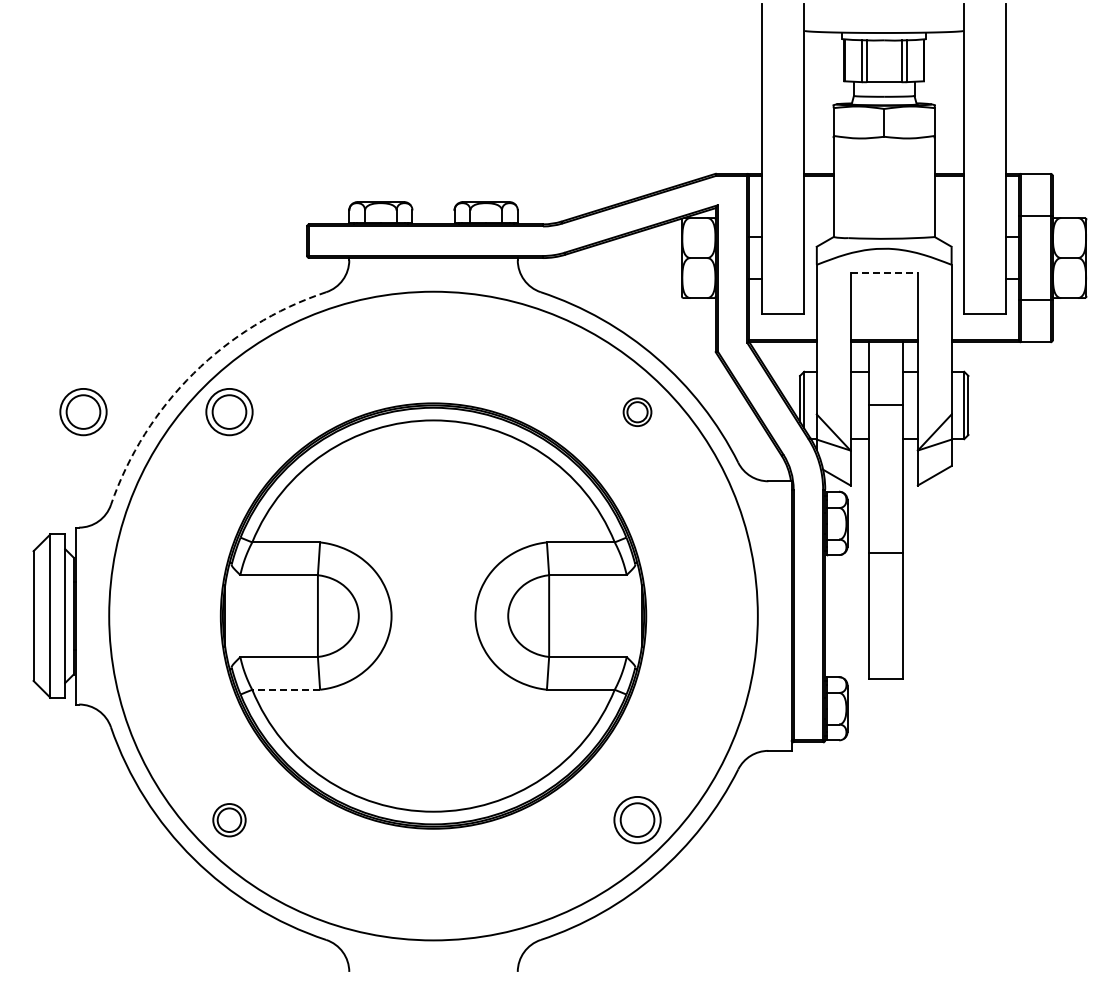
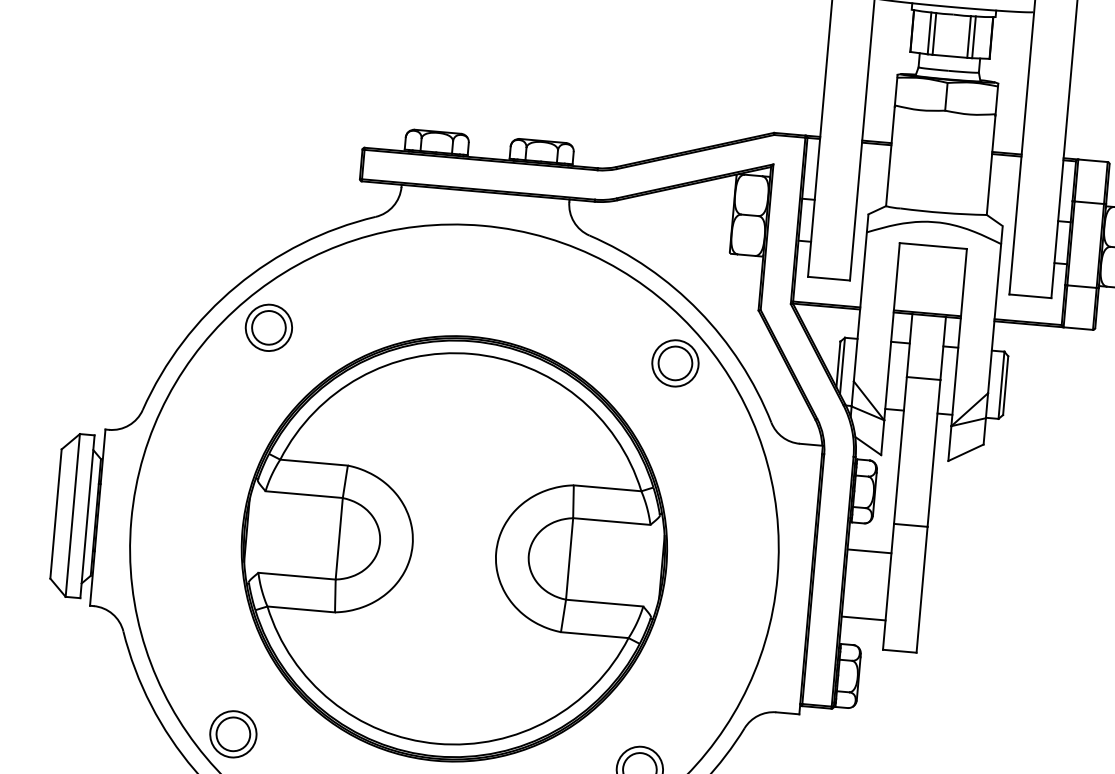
line: (884, 272) -> (933, 245), dashed -> solid
arc: (193, 373) -> (236, 286), dashed -> solid
part: (83, 412) -> (123, 315), removed
part: (637, 412) -> (675, 363), size x1.67
line: (847, 582) -> (869, 551), added
line: (847, 649) -> (863, 618), added
line: (286, 689) -> (301, 609), dashed -> solid
part: (229, 820) -> (233, 734), size x1.43

